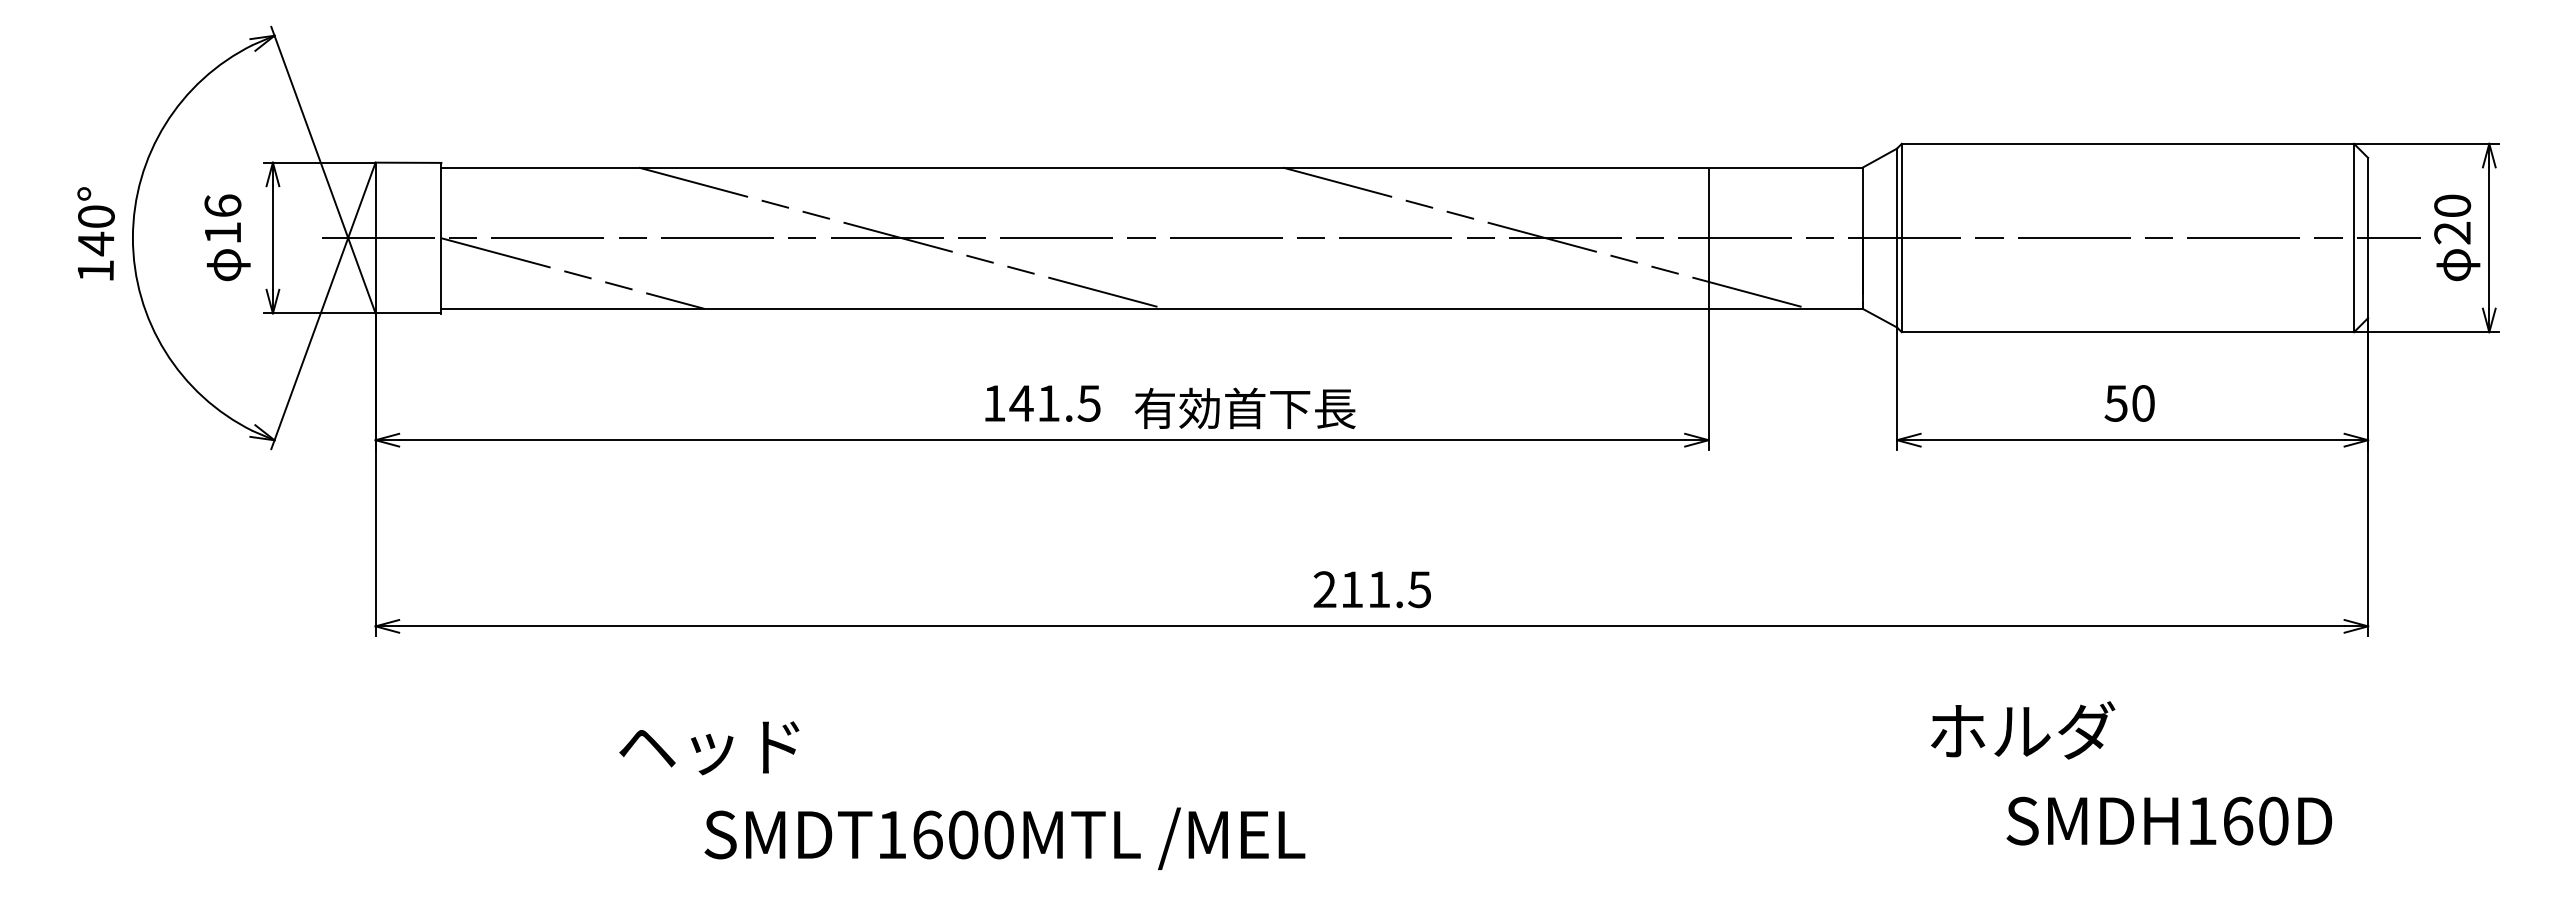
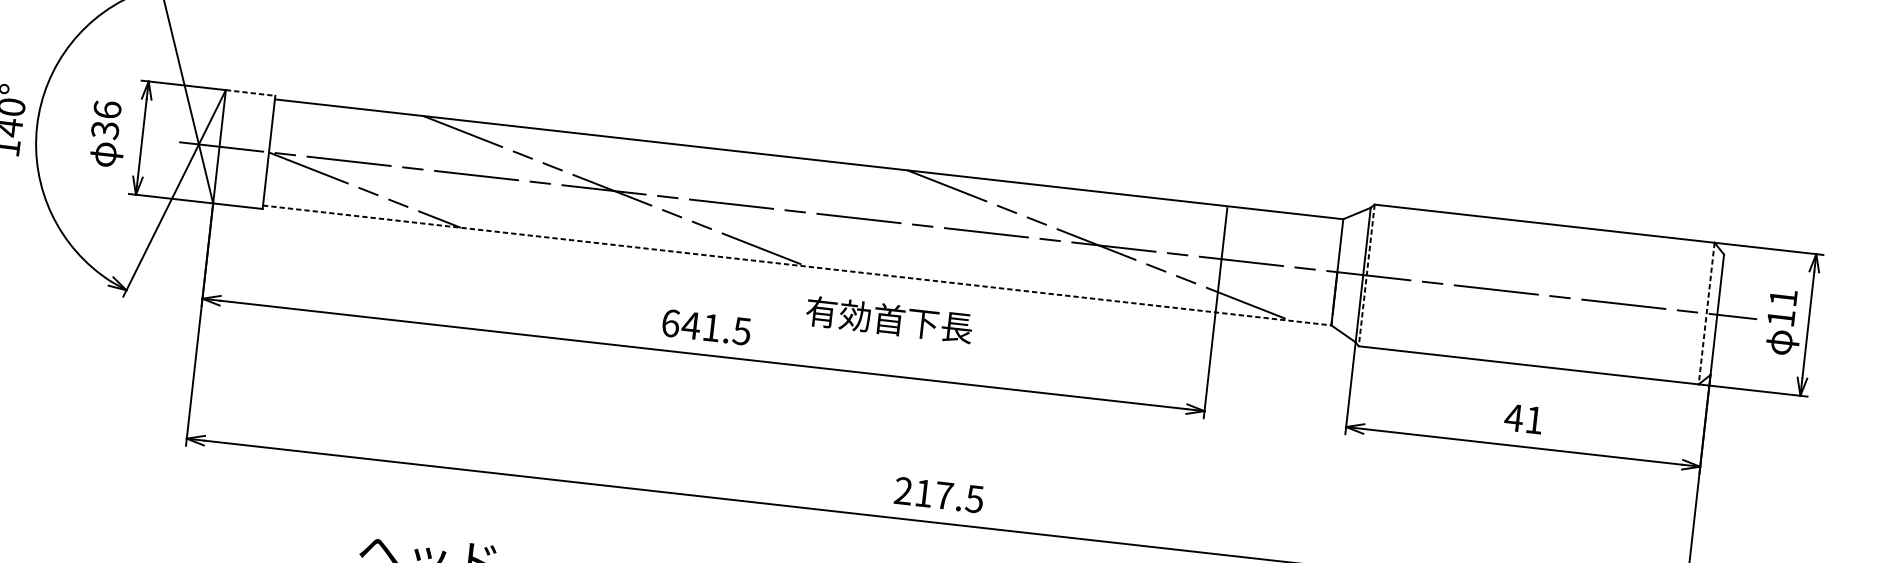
line: (408, 162) -> (250, 92), solid -> dashed
text: (2452, 219) -> (1782, 307), 20 -> 11
text: (222, 233) -> (104, 130), 16 -> 36
line: (1901, 238) -> (1366, 275), solid -> dashed
line: (2354, 238) -> (1706, 313), solid -> dashed
line: (1152, 308) -> (797, 265), solid -> dashed
text: (994, 403) -> (670, 323), 141.5 -> 641.5
text: (2129, 403) -> (1523, 419), 50 -> 41
text: (1244, 408) -> (888, 319), moved
text: (1379, 589) -> (944, 495), 211.5 -> 217.5

